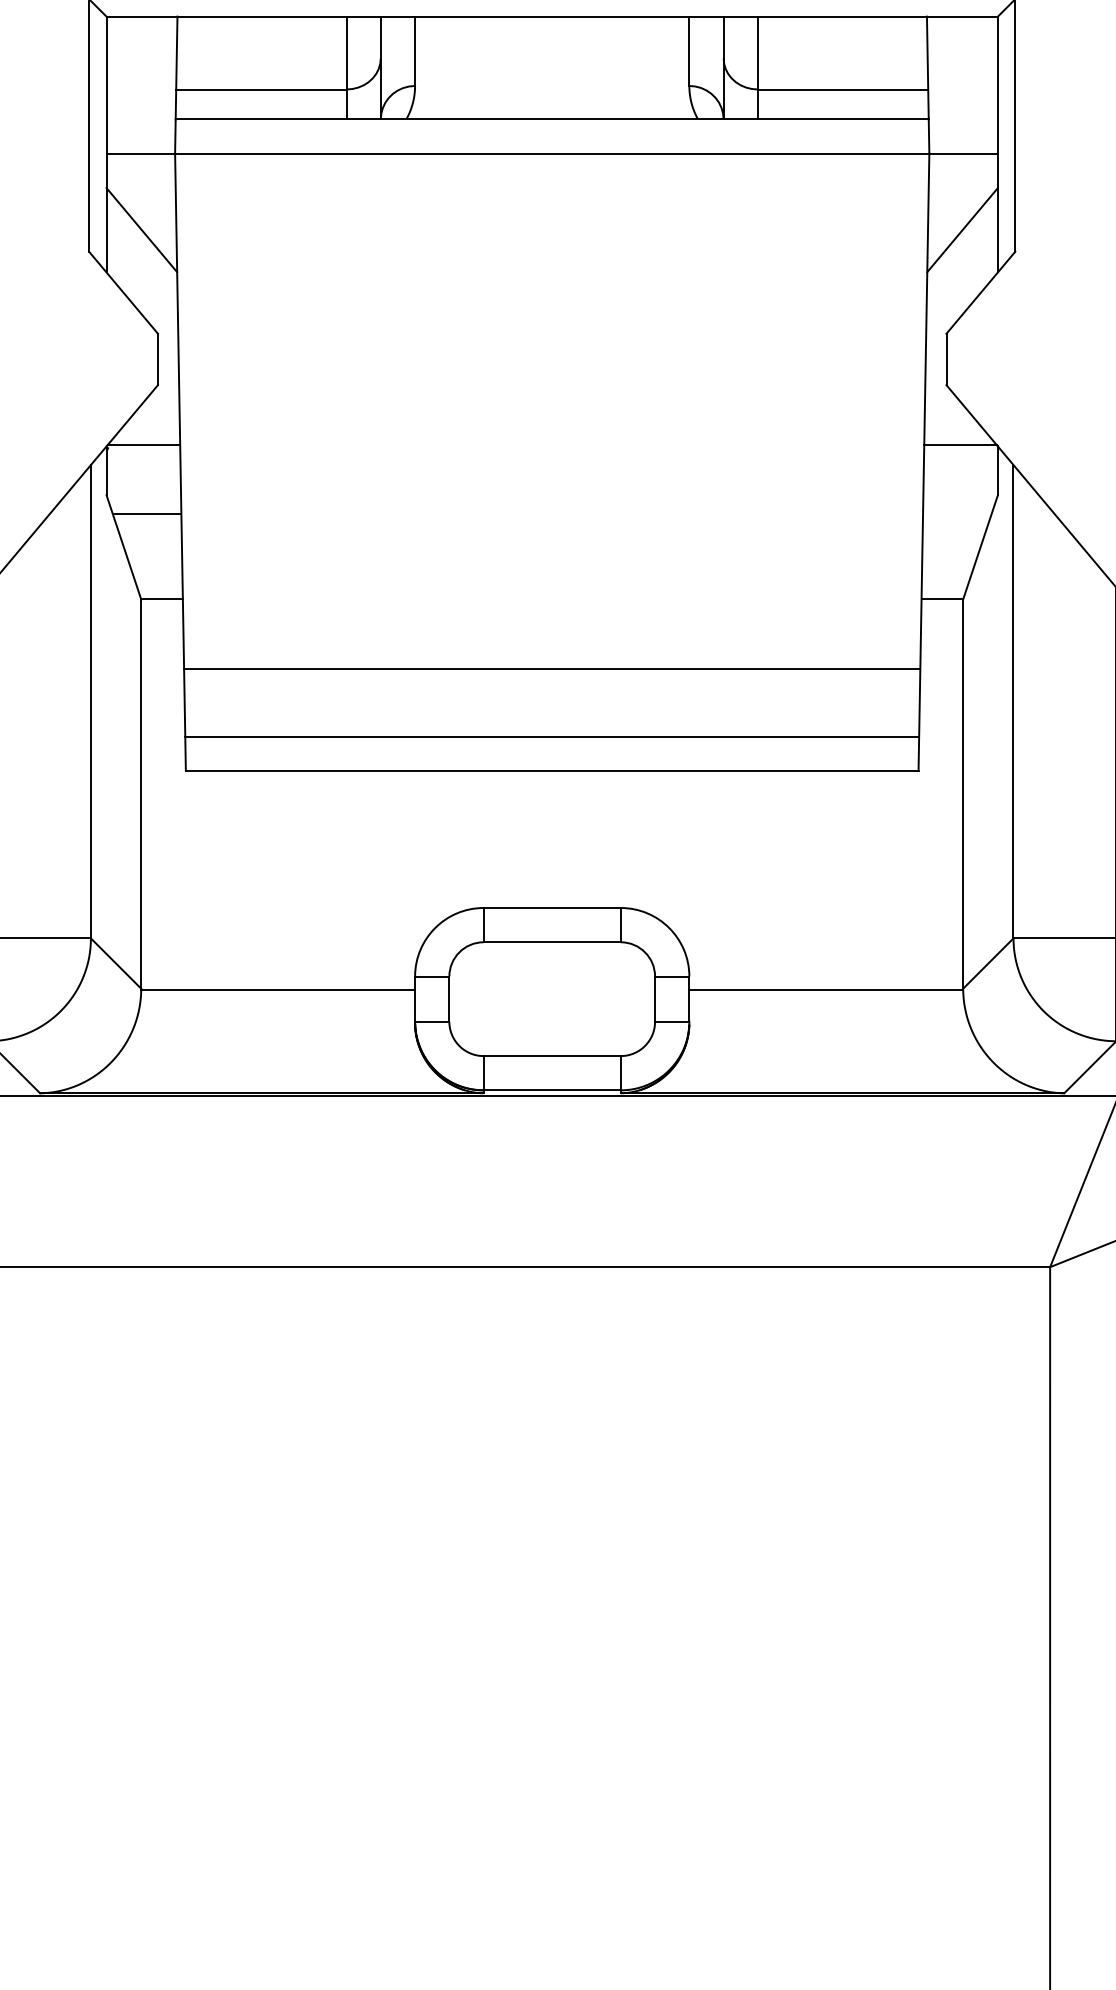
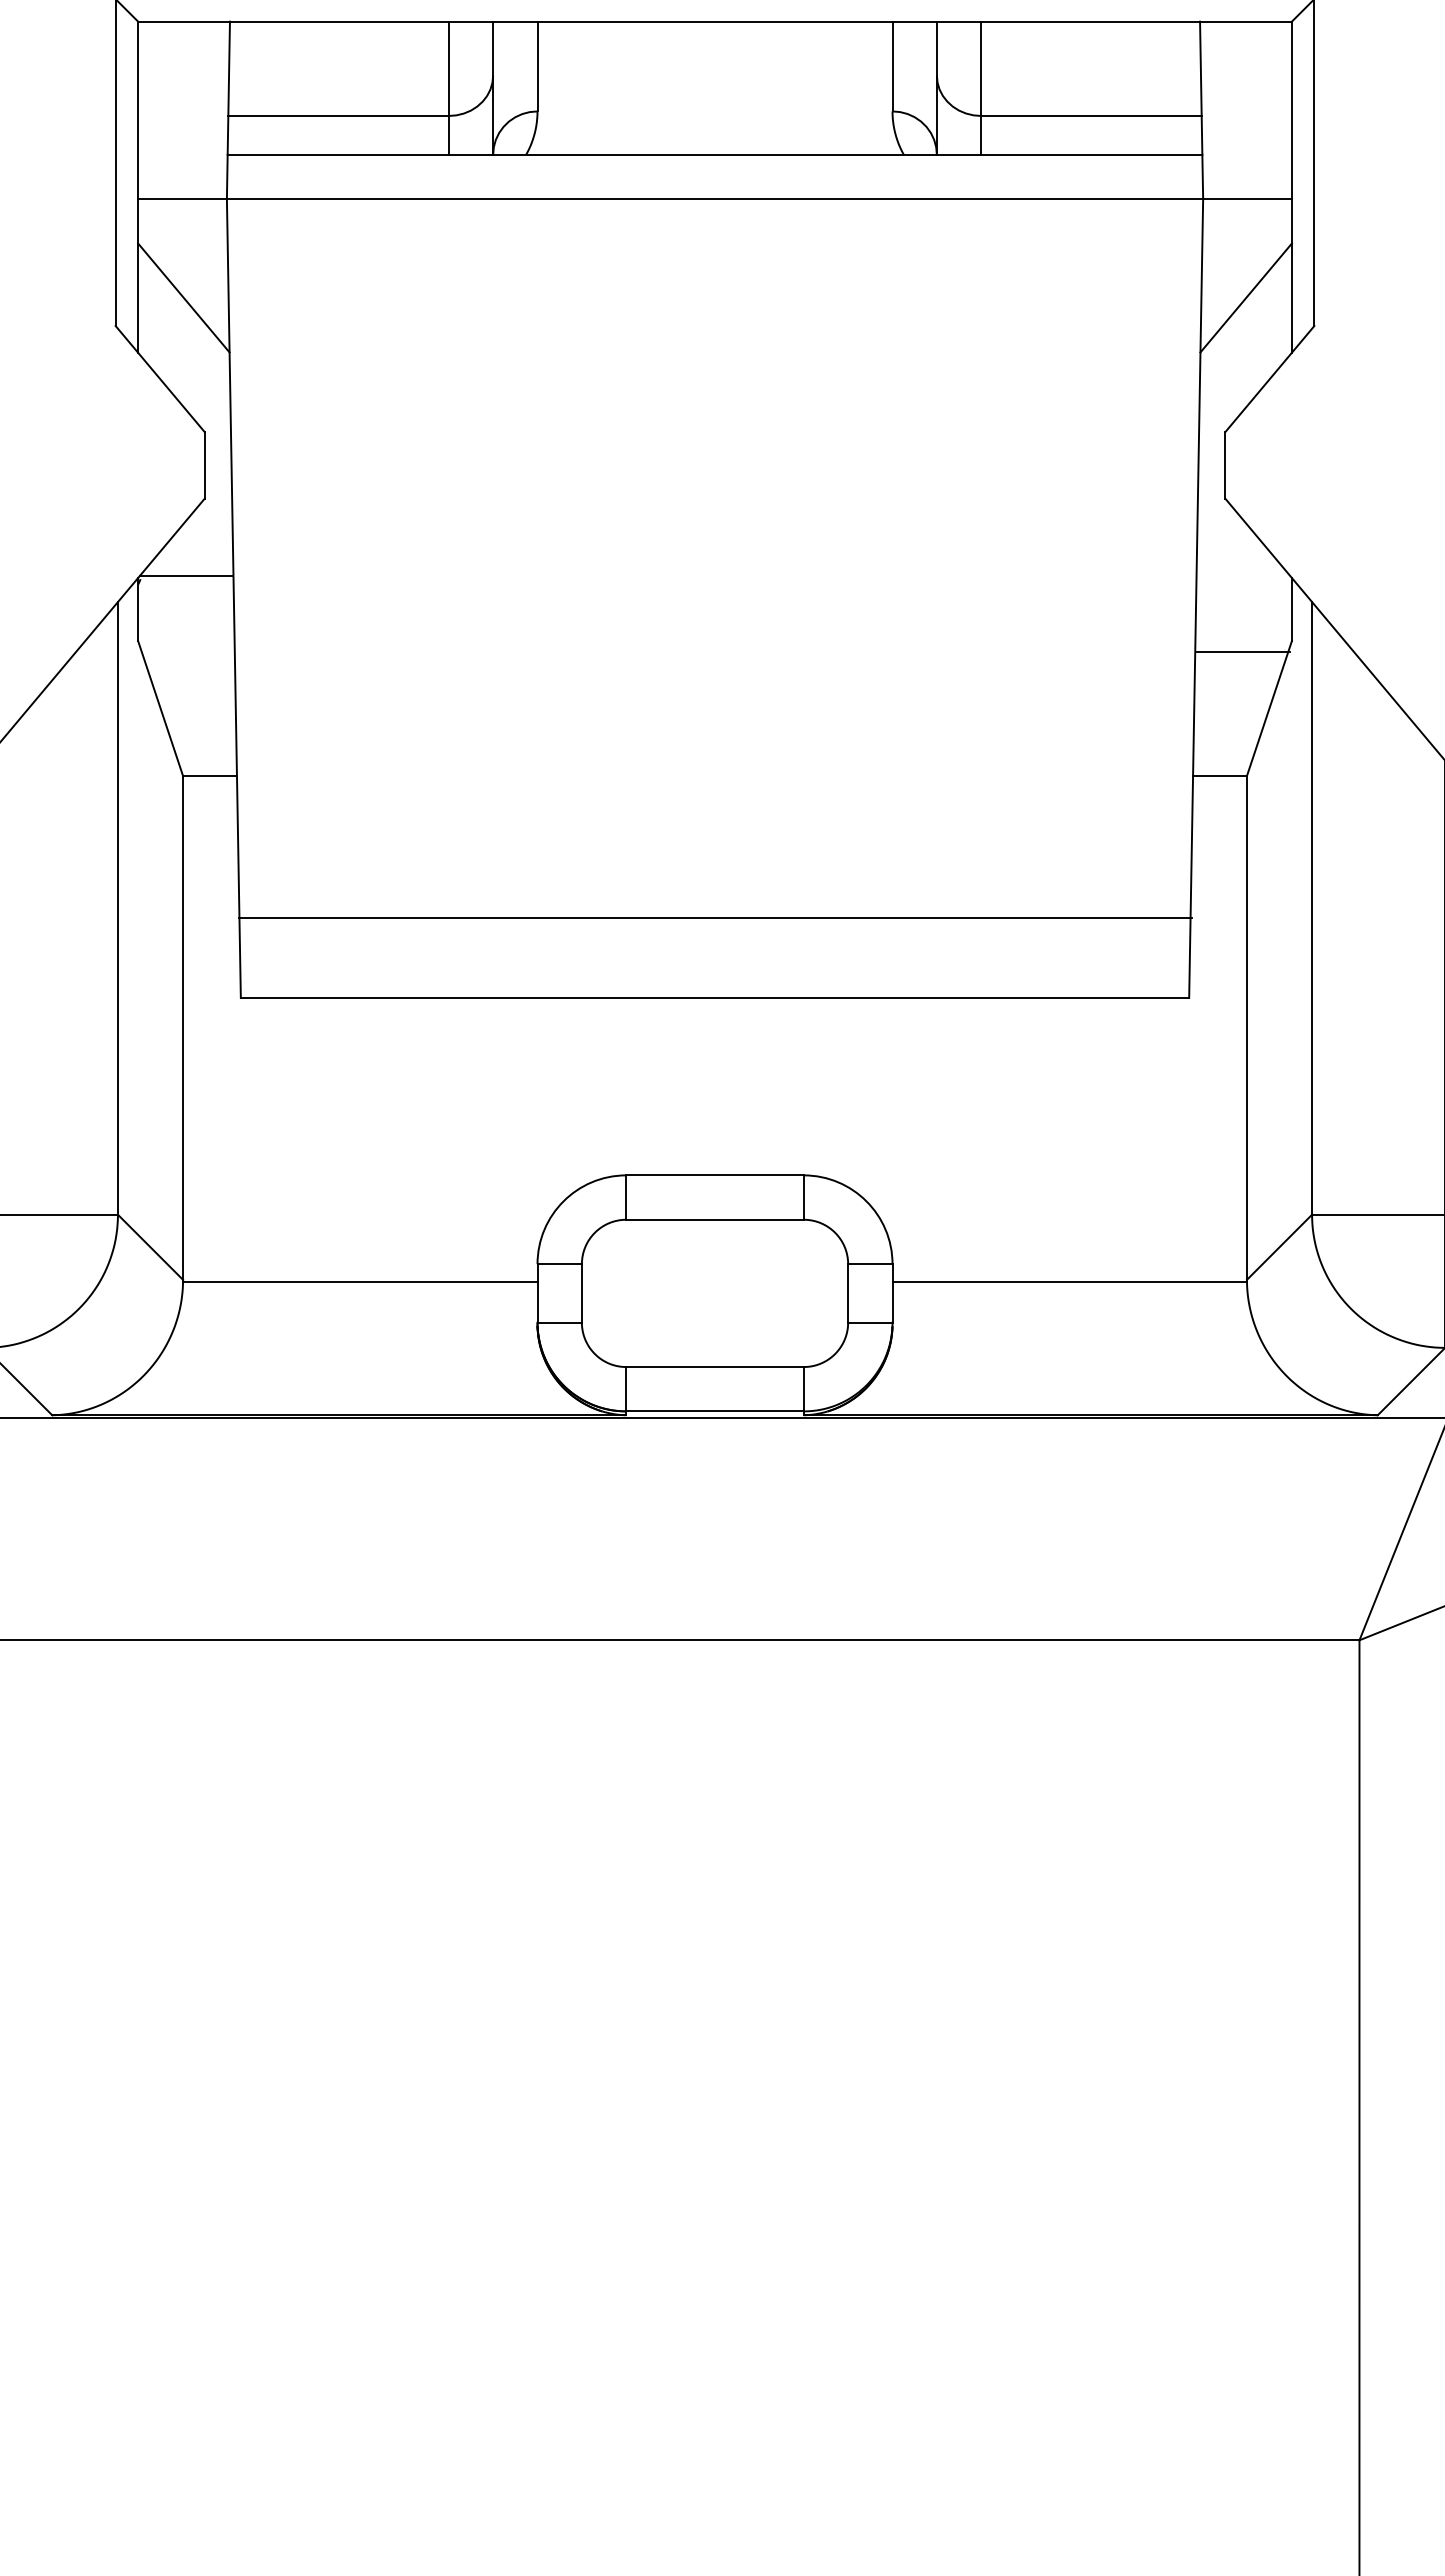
line: (960, 445) -> (1243, 652), moved
line: (146, 514) -> (190, 665), removed
line: (551, 668) -> (714, 918), moved
line: (551, 736) -> (714, 953), removed

